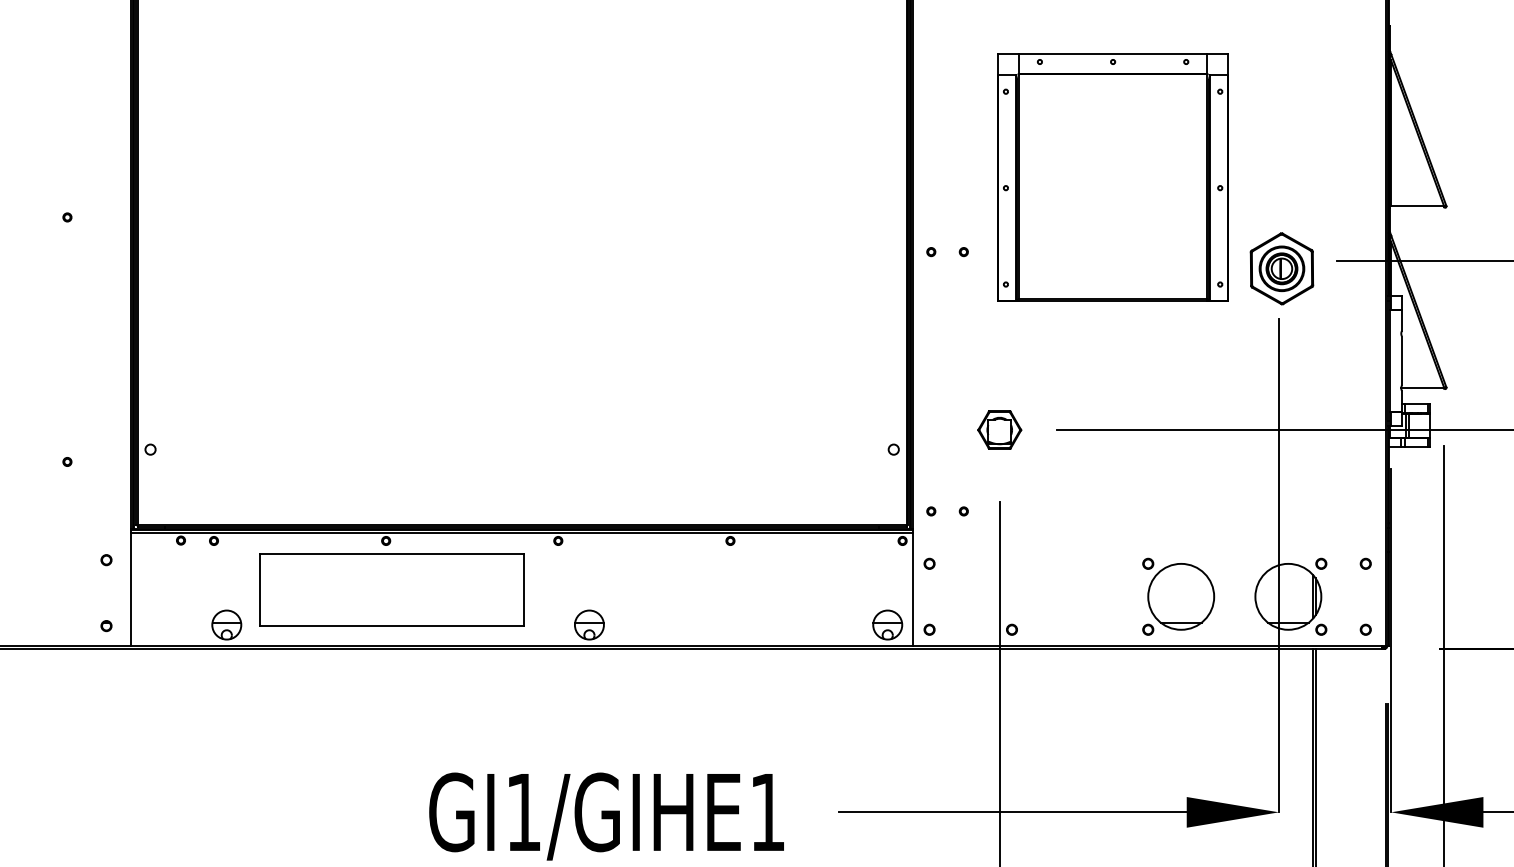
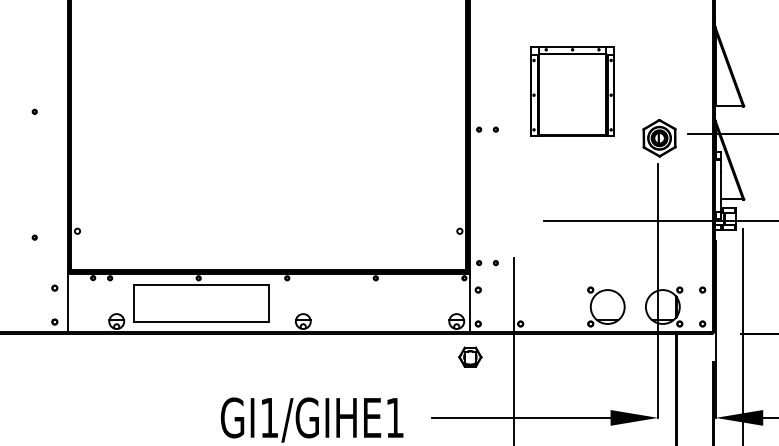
part: (1112, 177) -> (572, 91), size x0.7
part: (999, 428) -> (470, 356), moved

